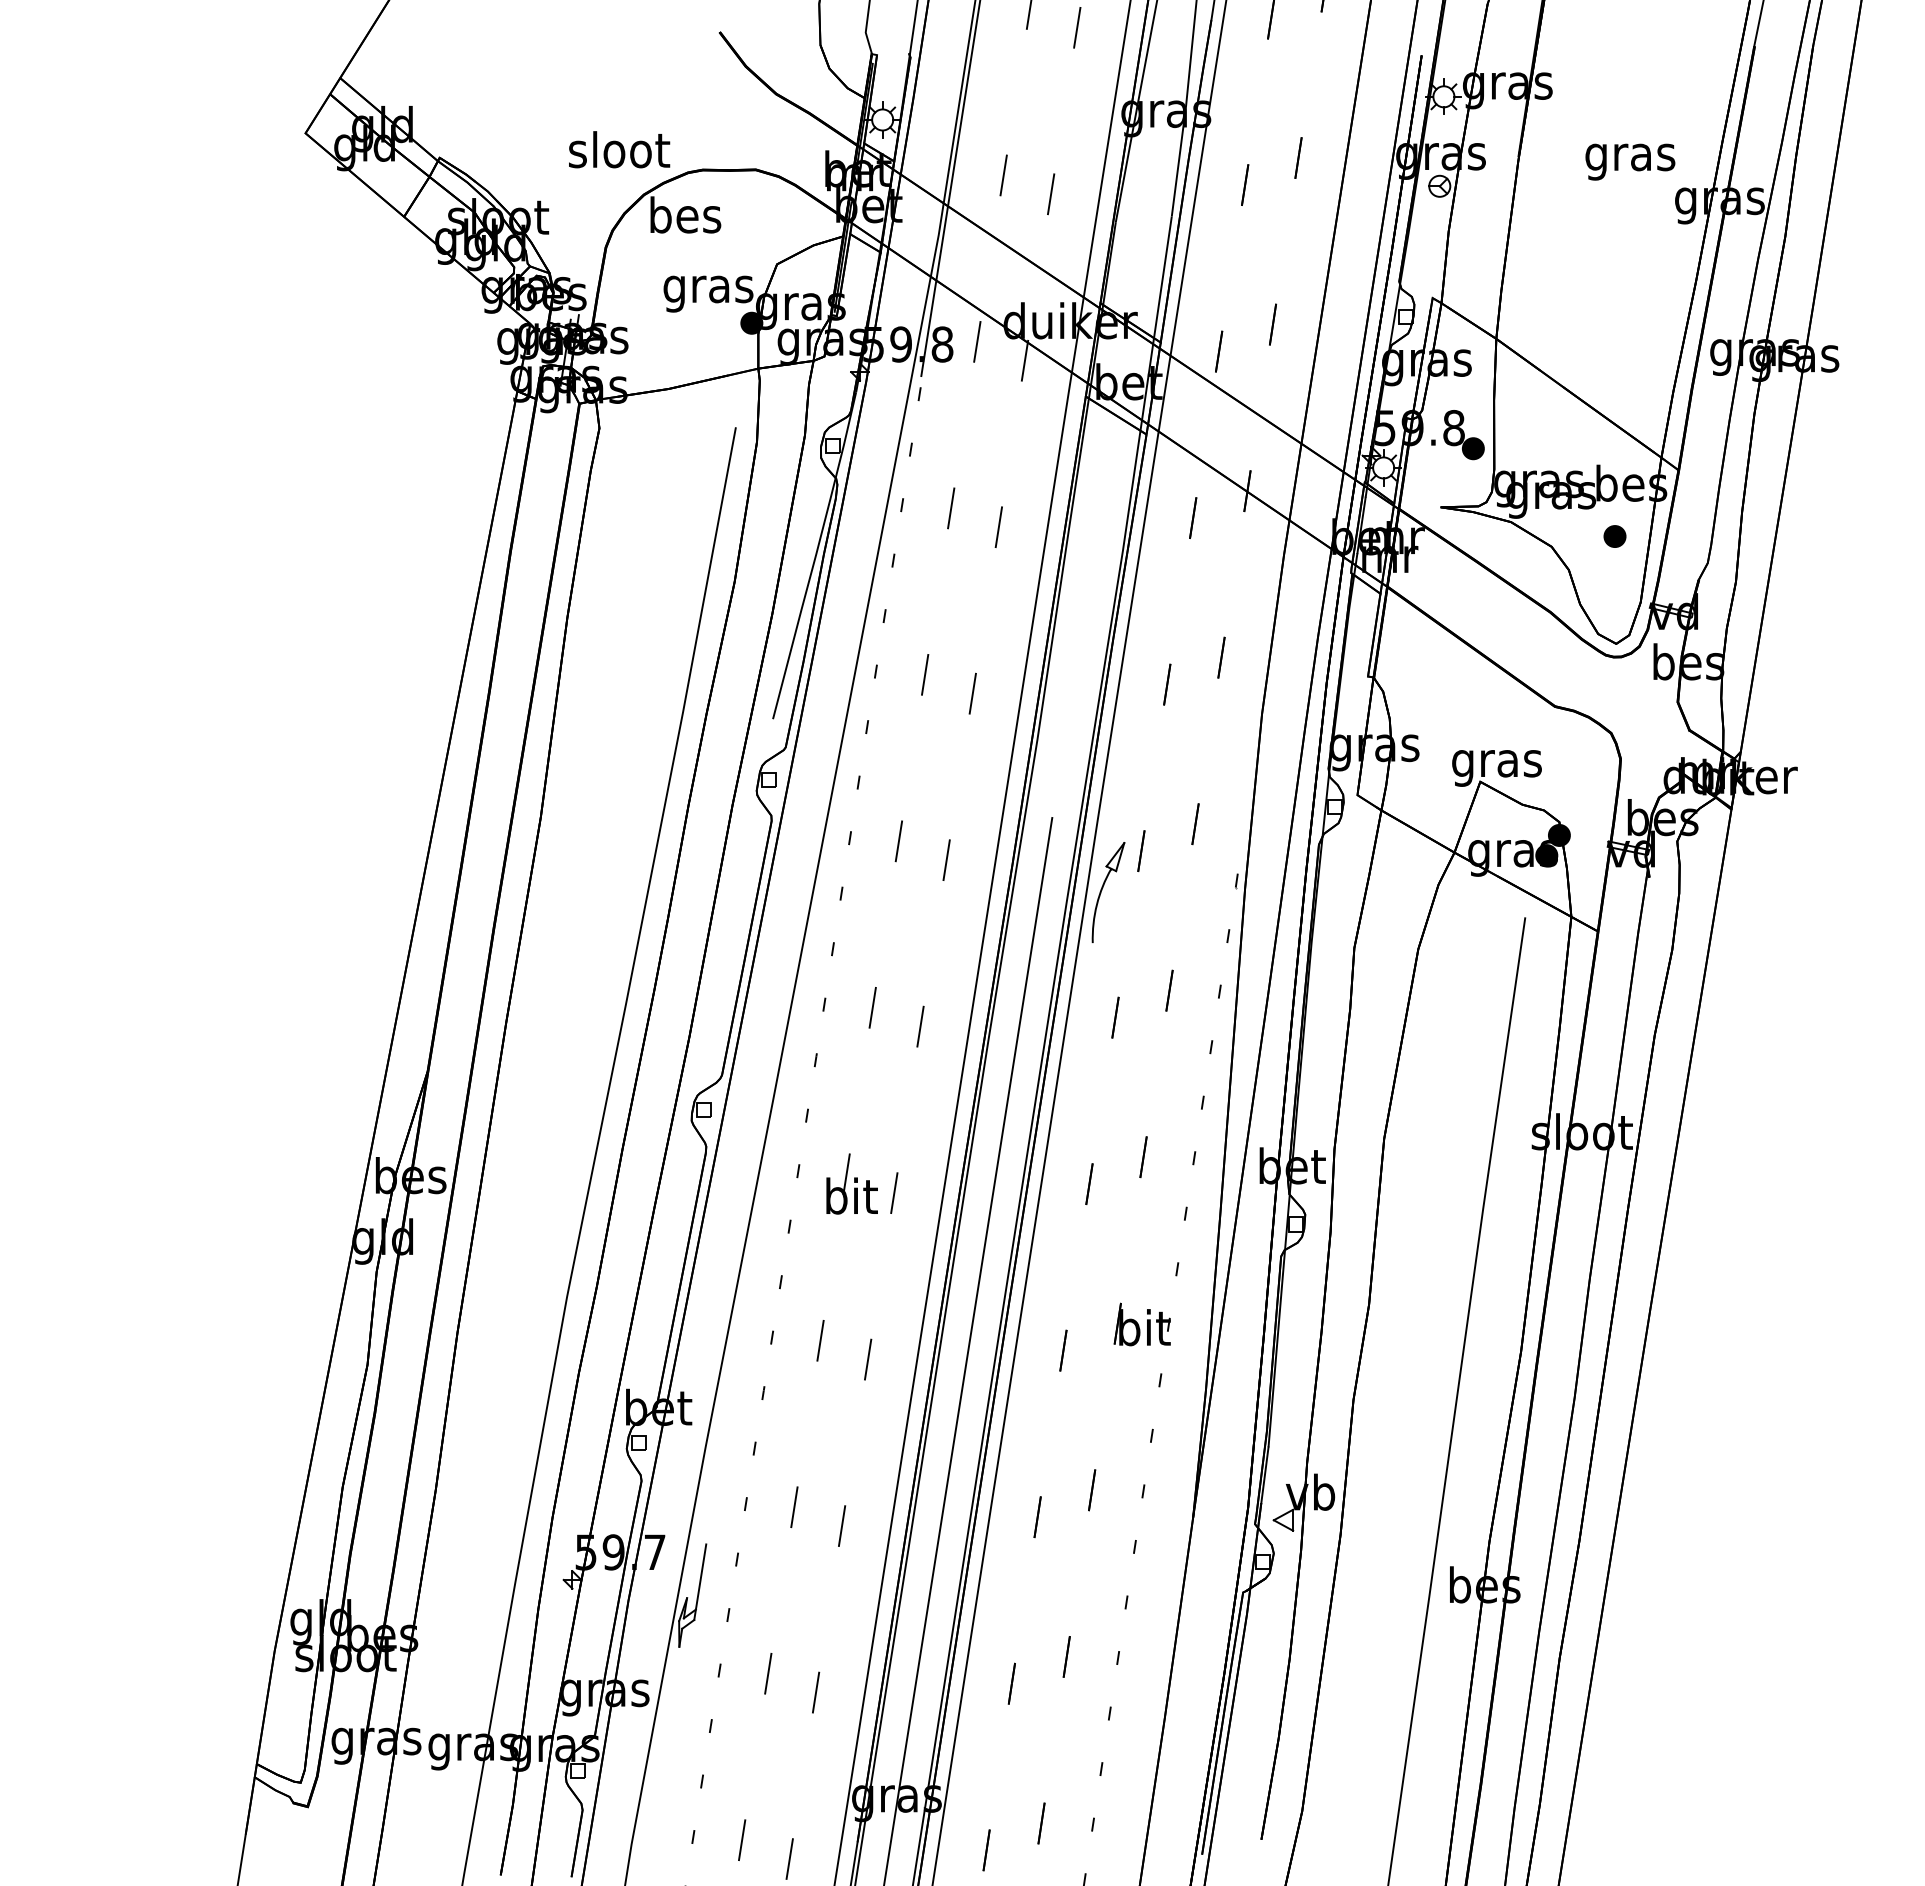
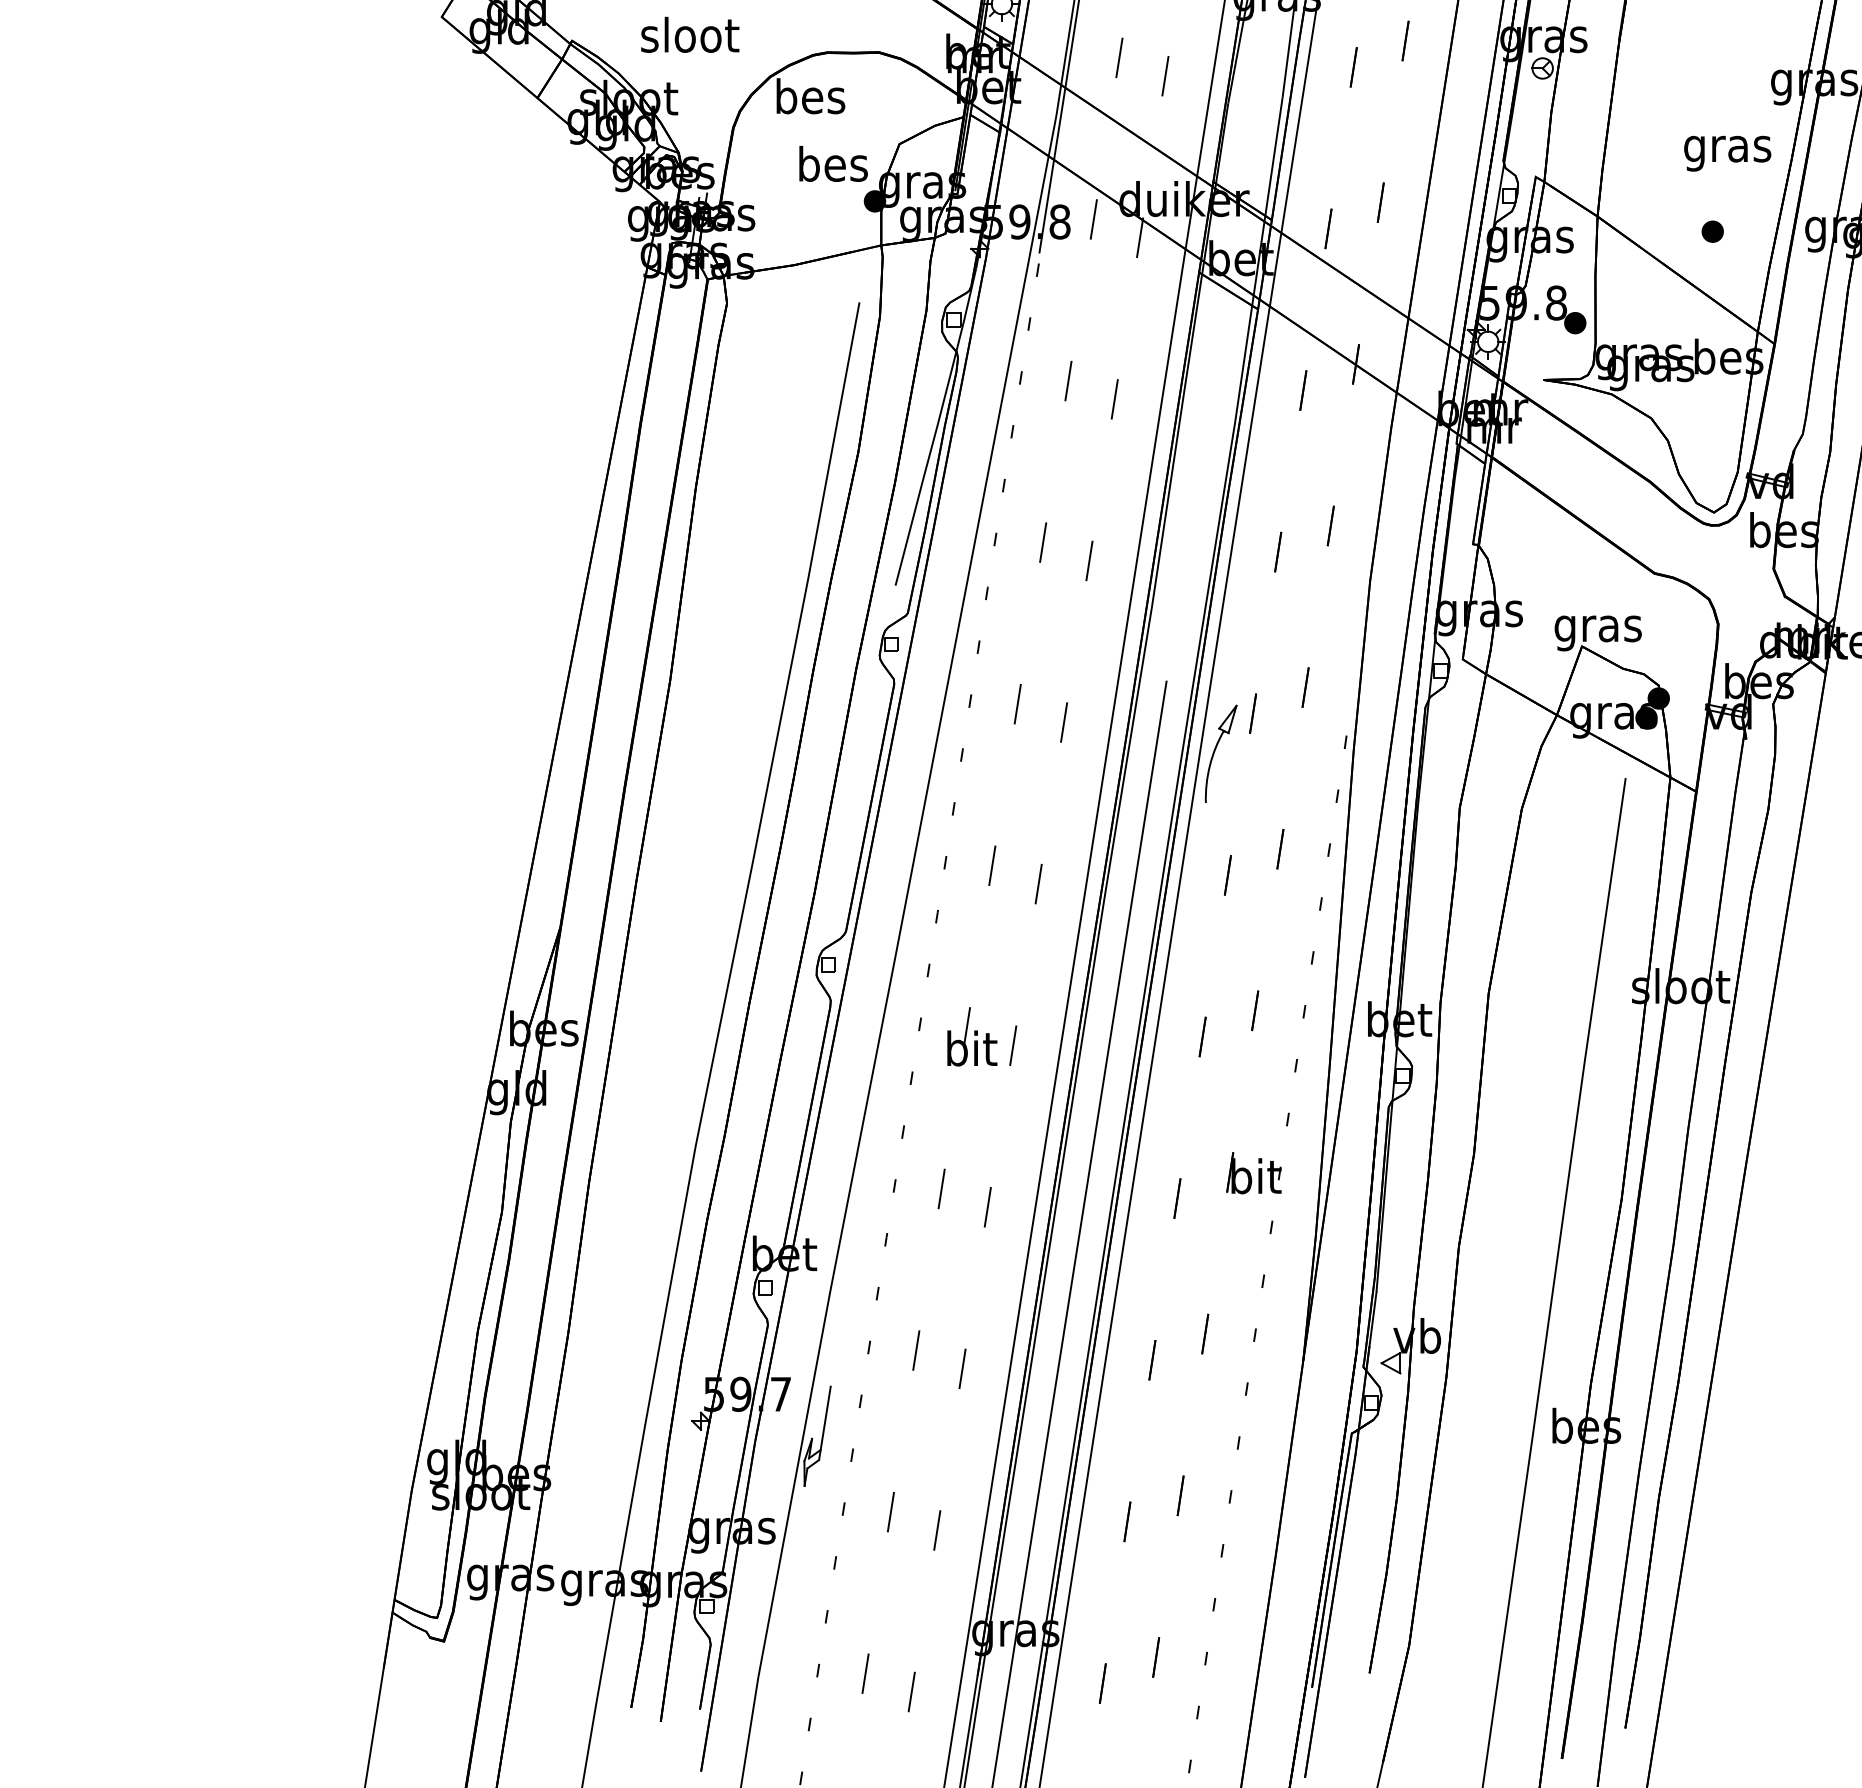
text: (619, 149) -> (690, 34), moved
text: (1630, 161) -> (1727, 153), moved
text: (708, 289) -> (832, 168), gras -> bes
part: (1614, 536) -> (1712, 231), moved

